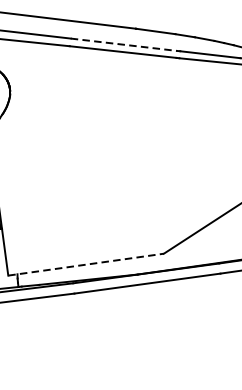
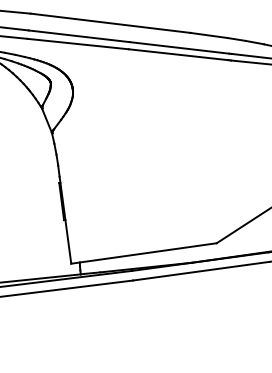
line: (125, 44) -> (180, 47), dashed -> solid
line: (86, 264) -> (144, 253), dashed -> solid

